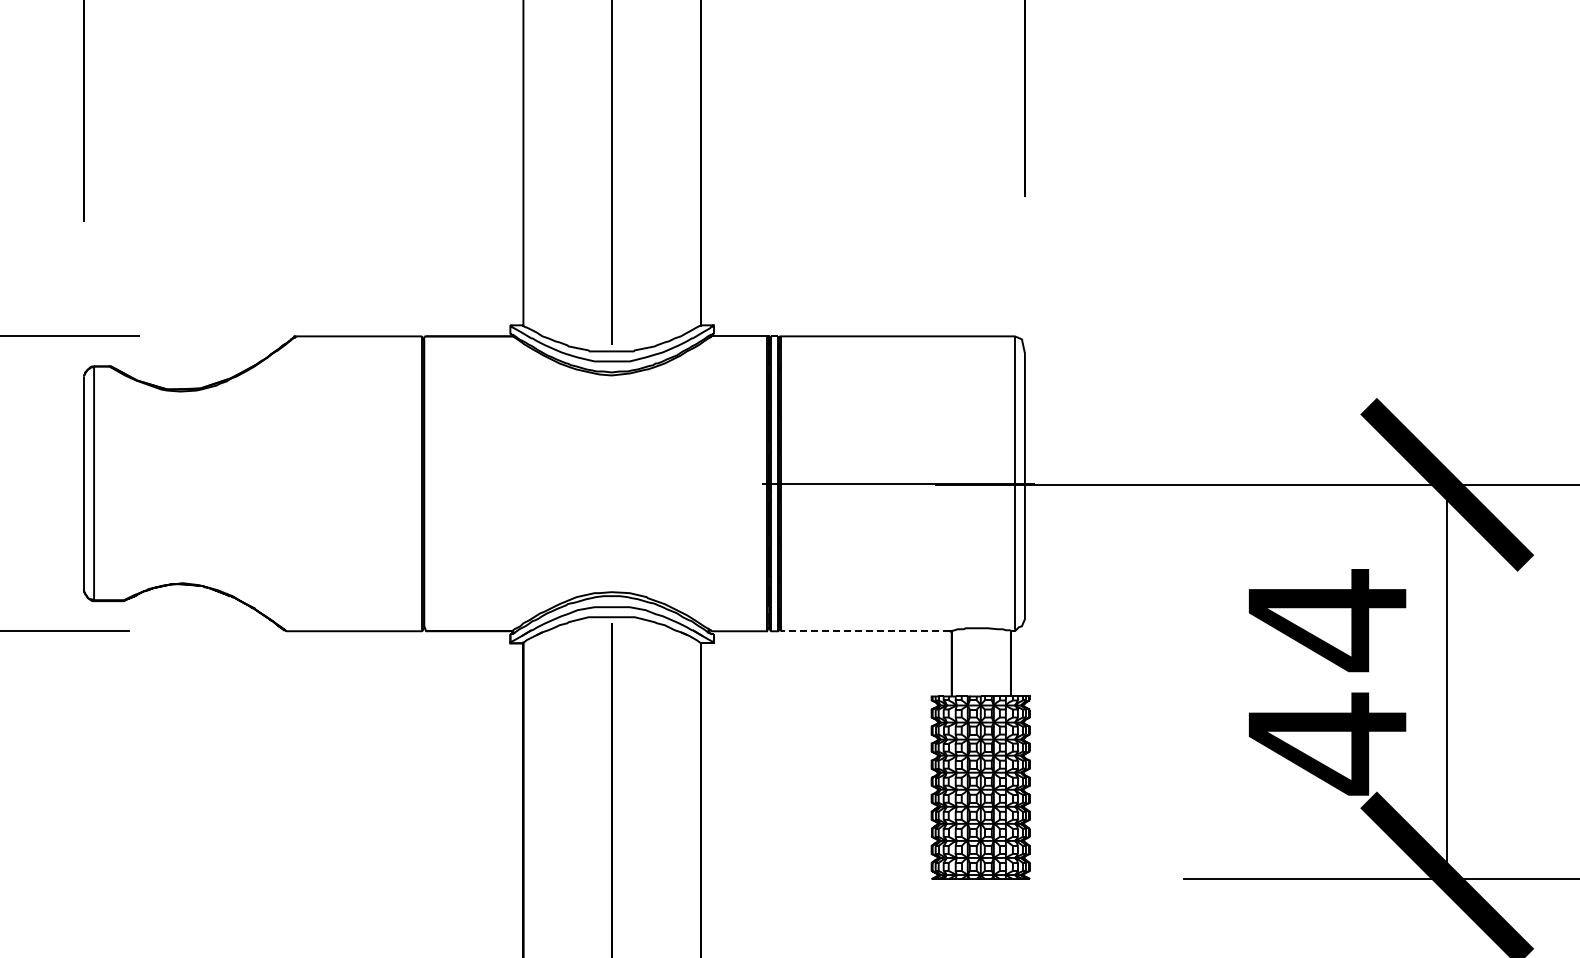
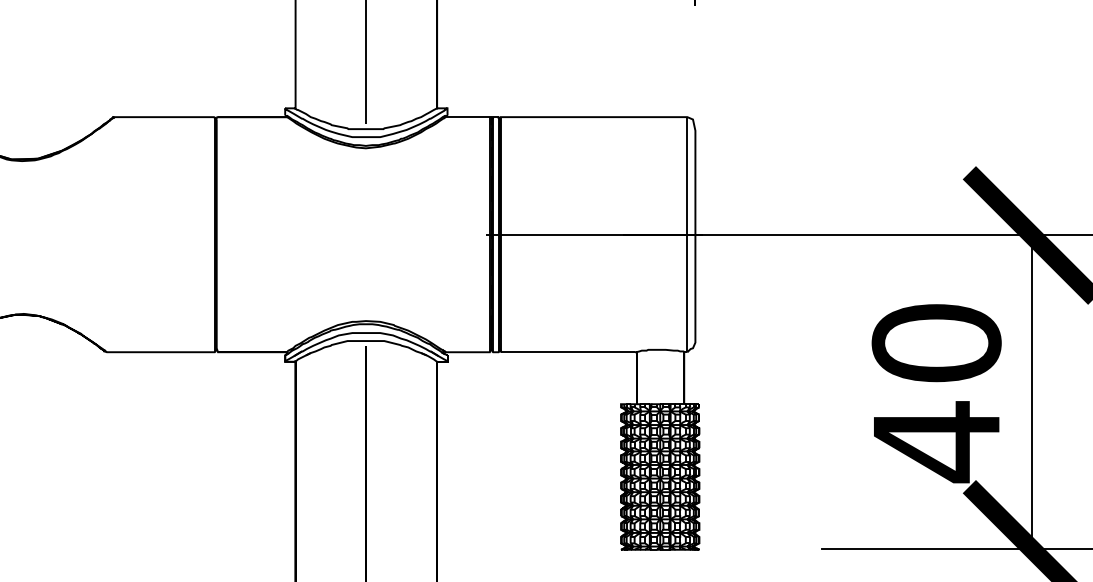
text: (1327, 620) -> (936, 343), 44 -> 40
line: (864, 631) -> (567, 352), dashed -> solid

